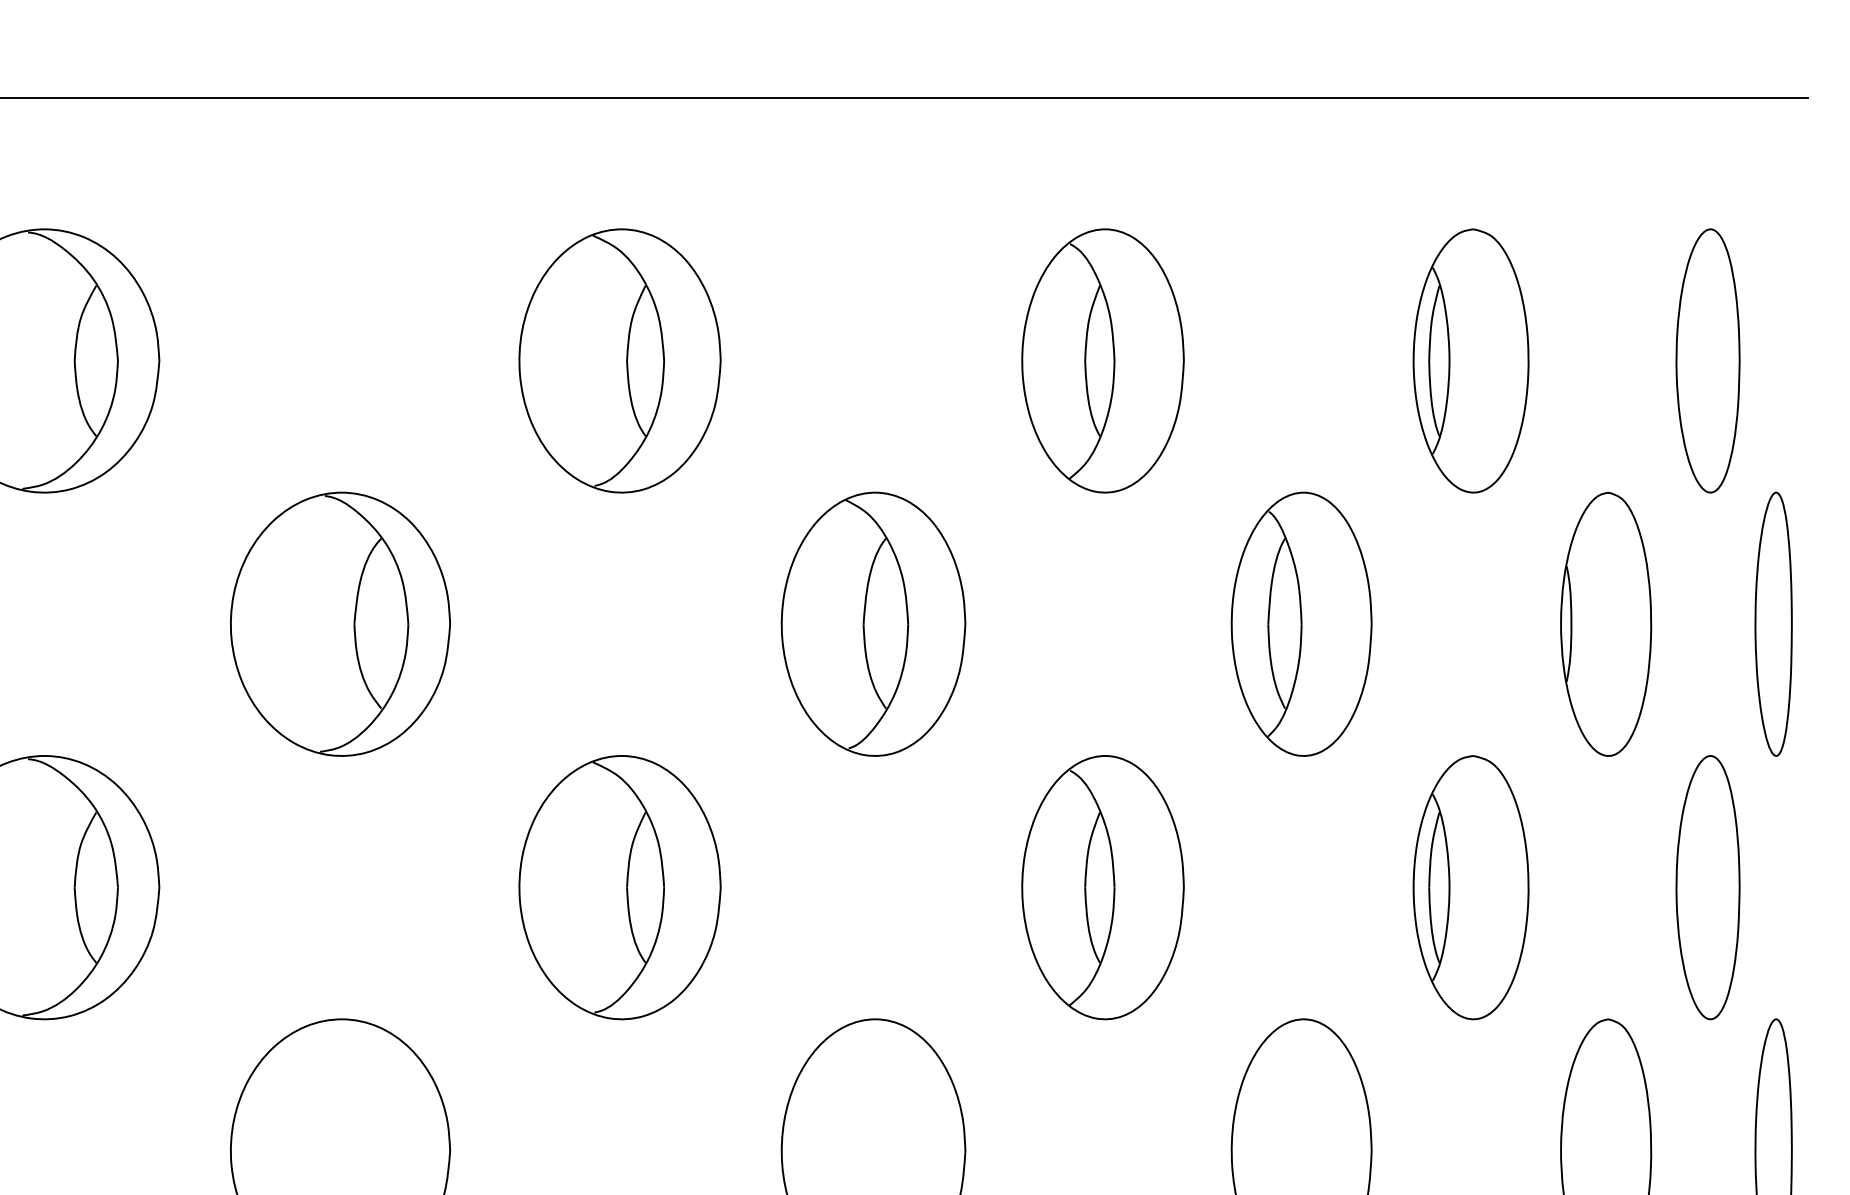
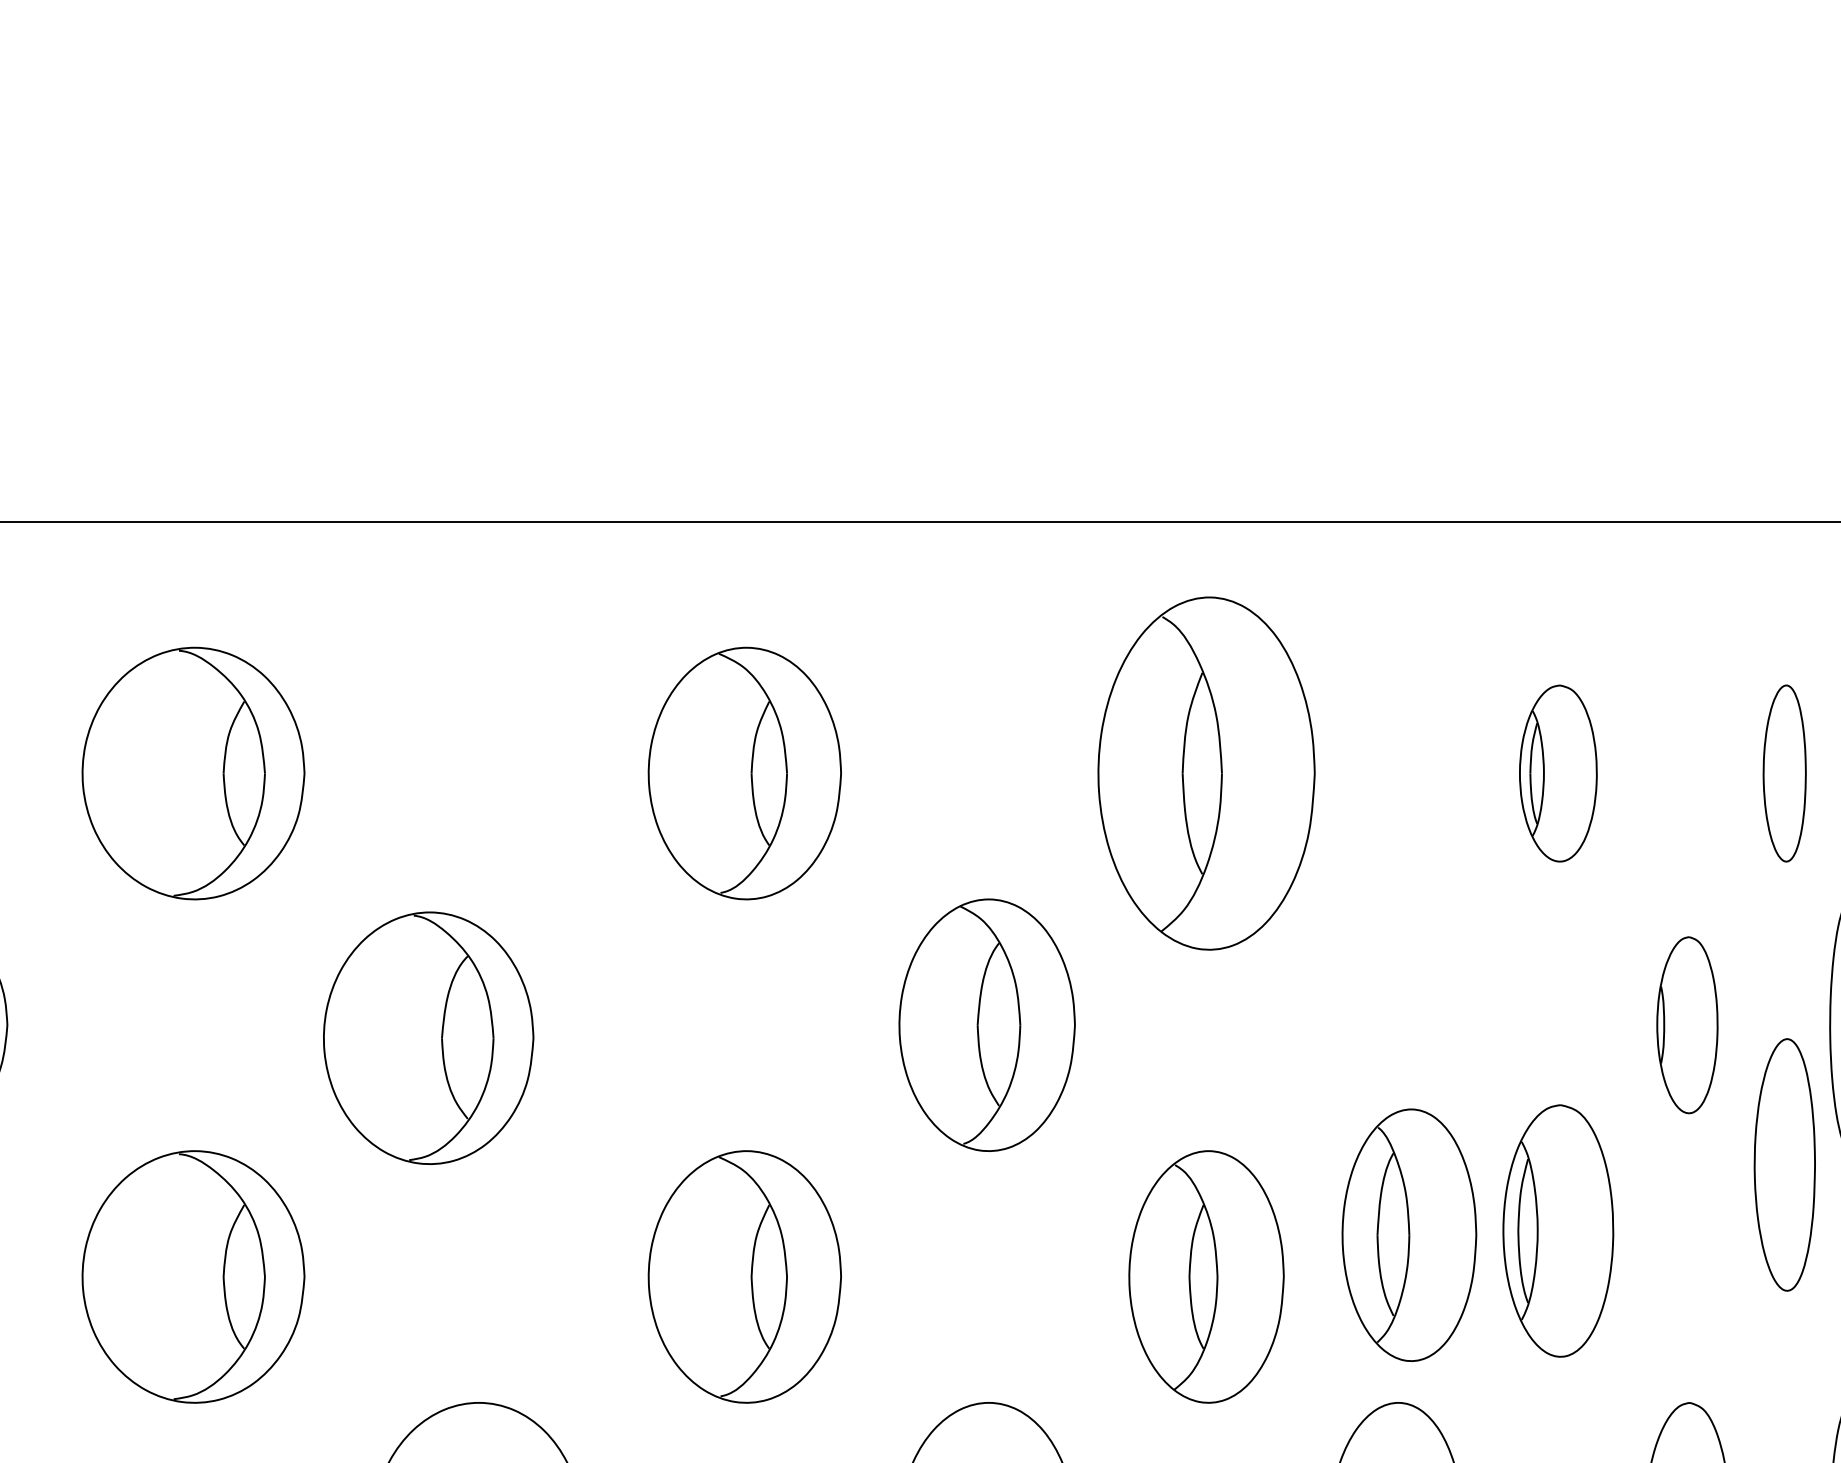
part: (1102, 360) -> (1206, 773), size x1.4
part: (1471, 360) -> (1558, 773), size x0.7
part: (1707, 360) -> (1784, 773), size x0.7
part: (340, 623) -> (428, 1037), moved
part: (1301, 623) -> (1409, 1234), moved
part: (1606, 623) -> (1687, 1024), size x0.7
part: (1471, 887) -> (1558, 1230), moved
part: (1707, 887) -> (1784, 1164), moved

